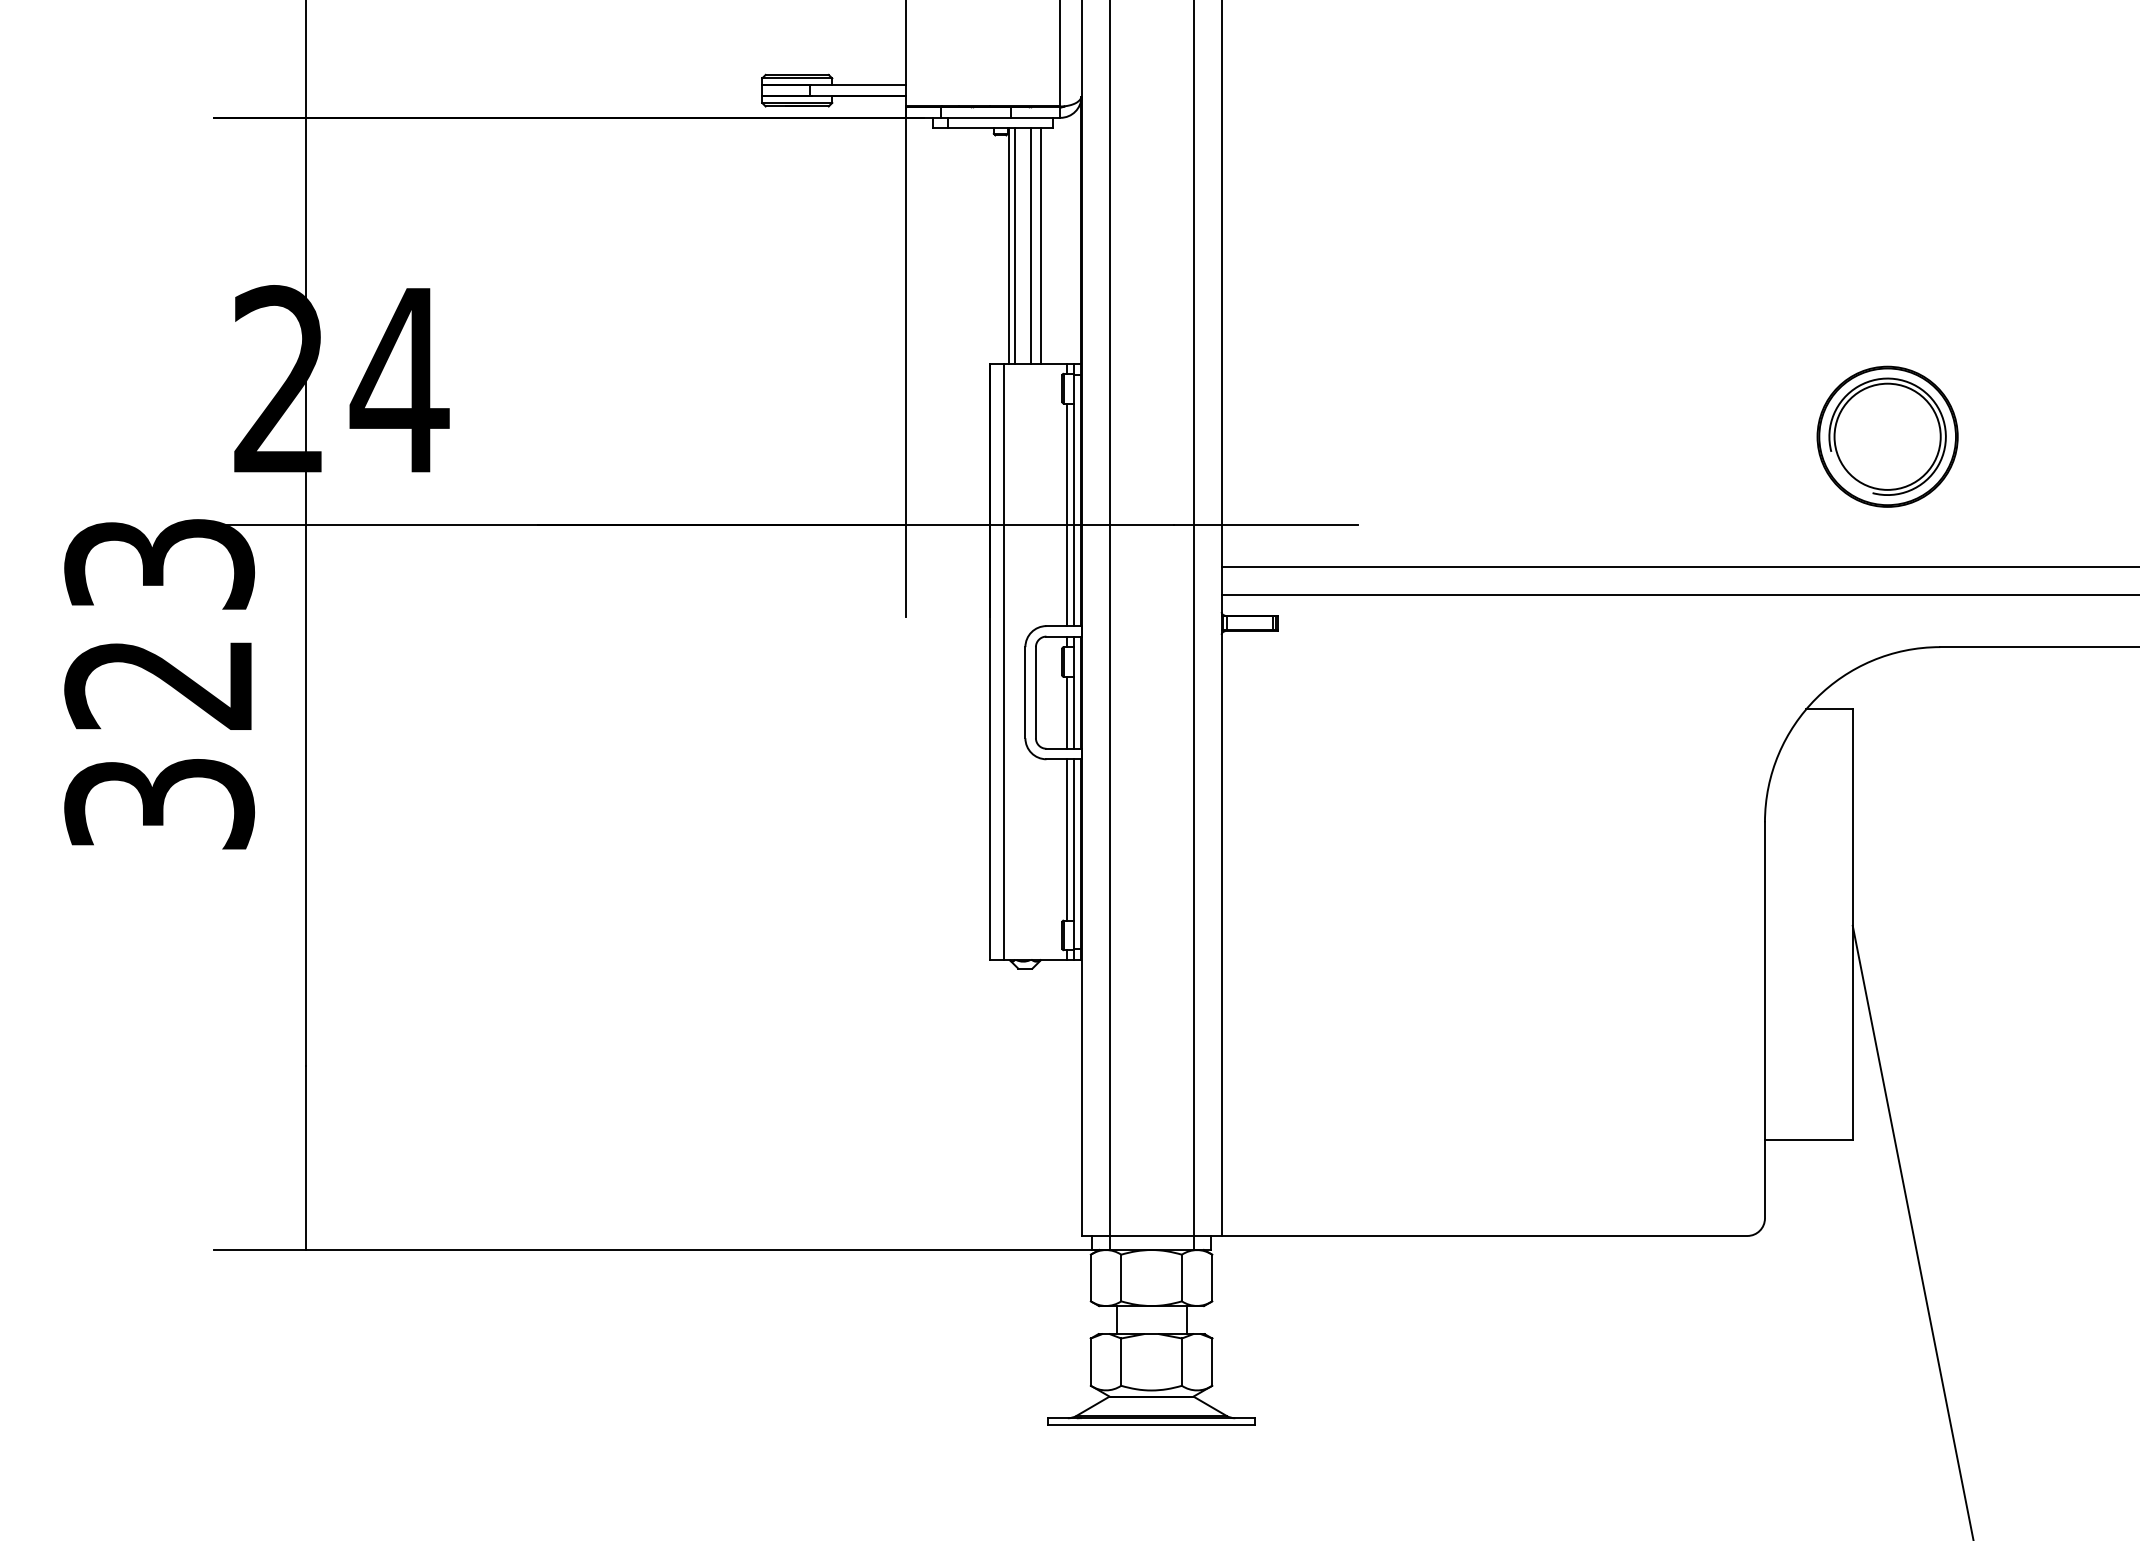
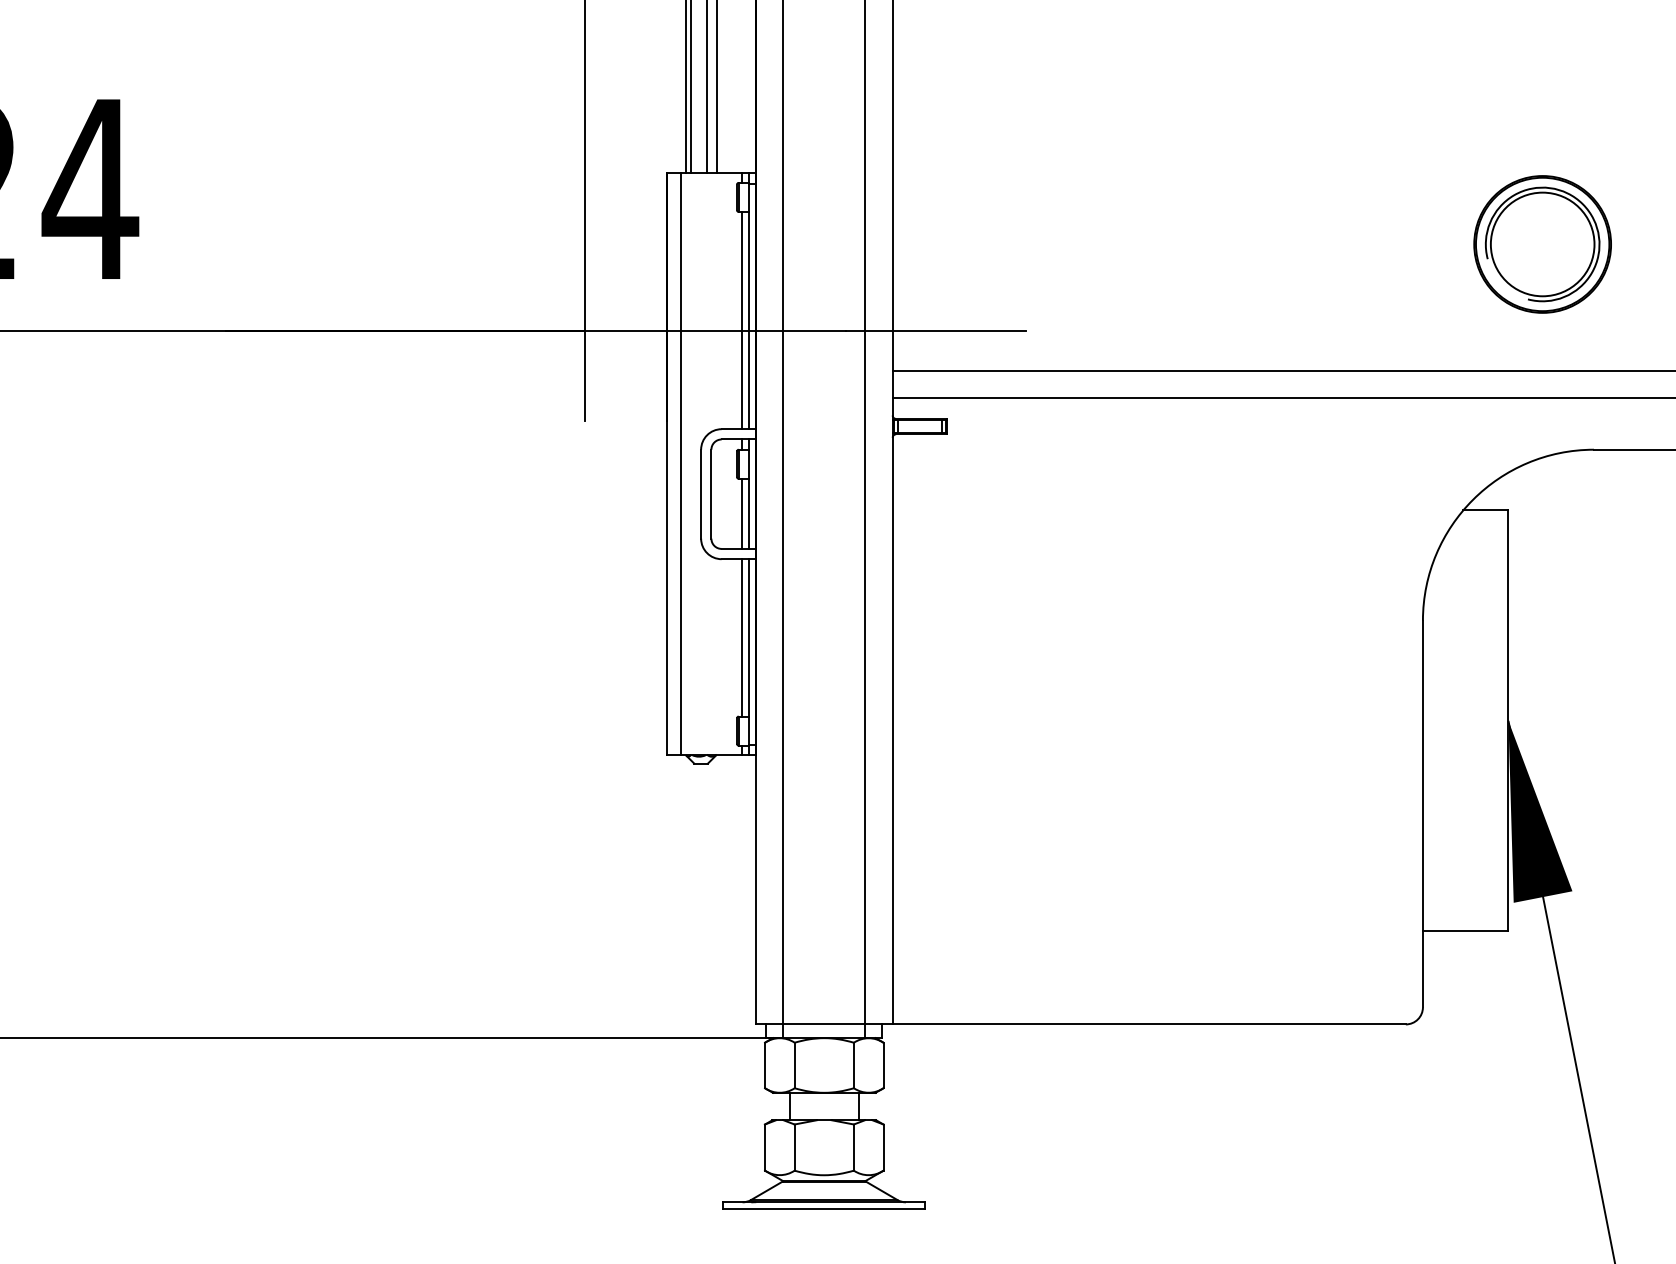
fill: (1885, 1017) -> (1540, 811), added

